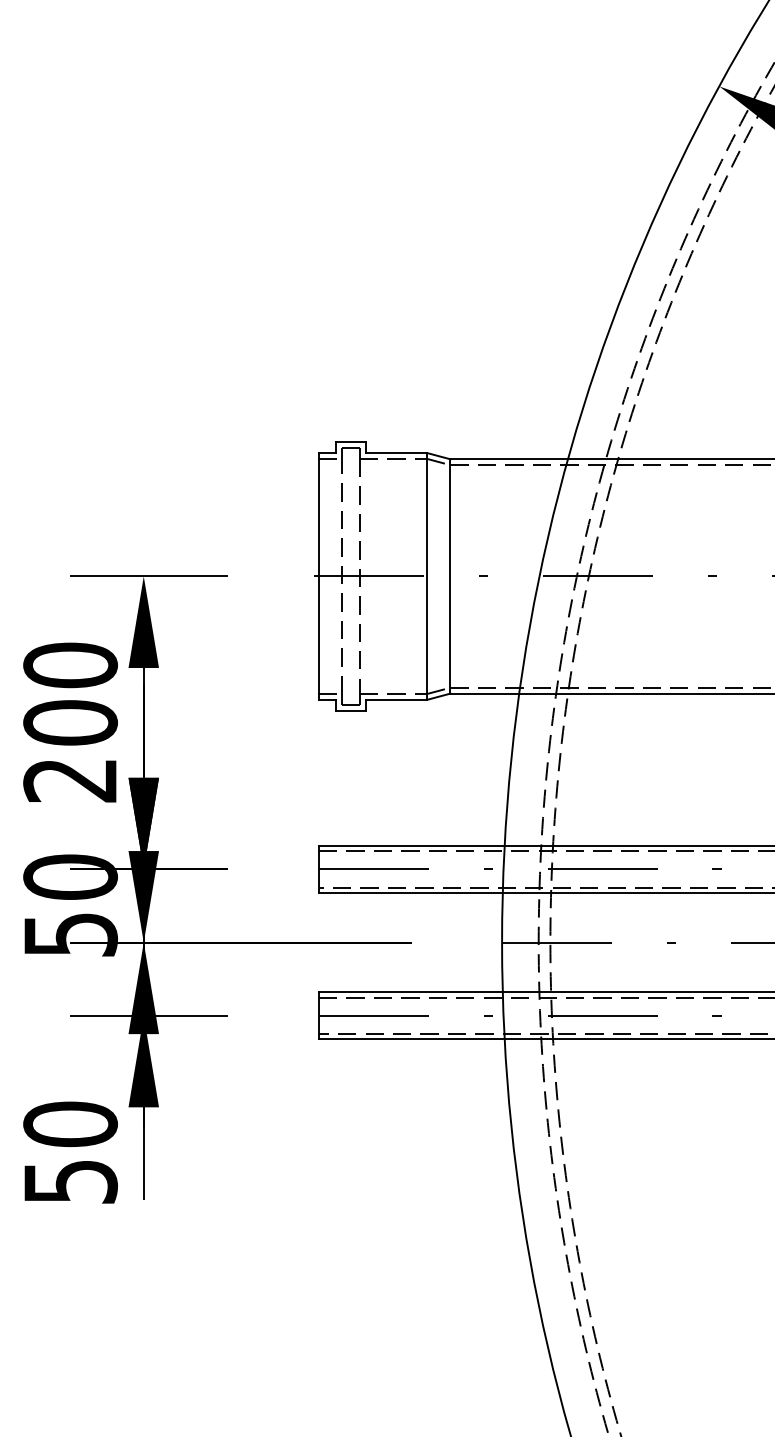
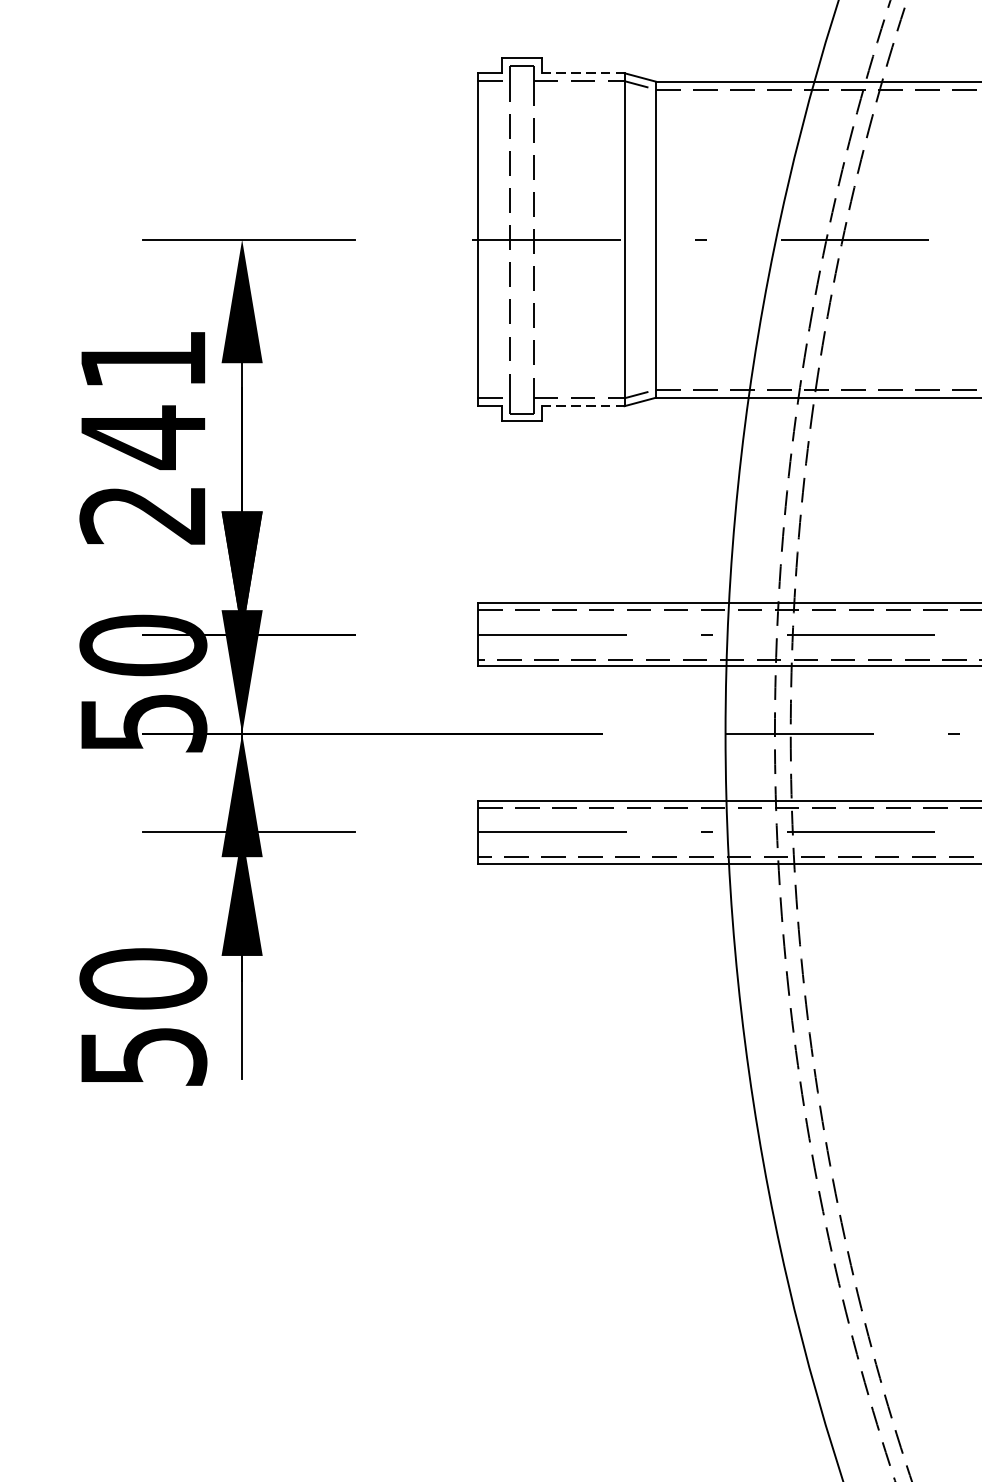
line: (396, 453) -> (583, 73), solid -> dashed
text: (70, 694) -> (143, 398), 200 -> 241
line: (396, 699) -> (583, 405), solid -> dashed

